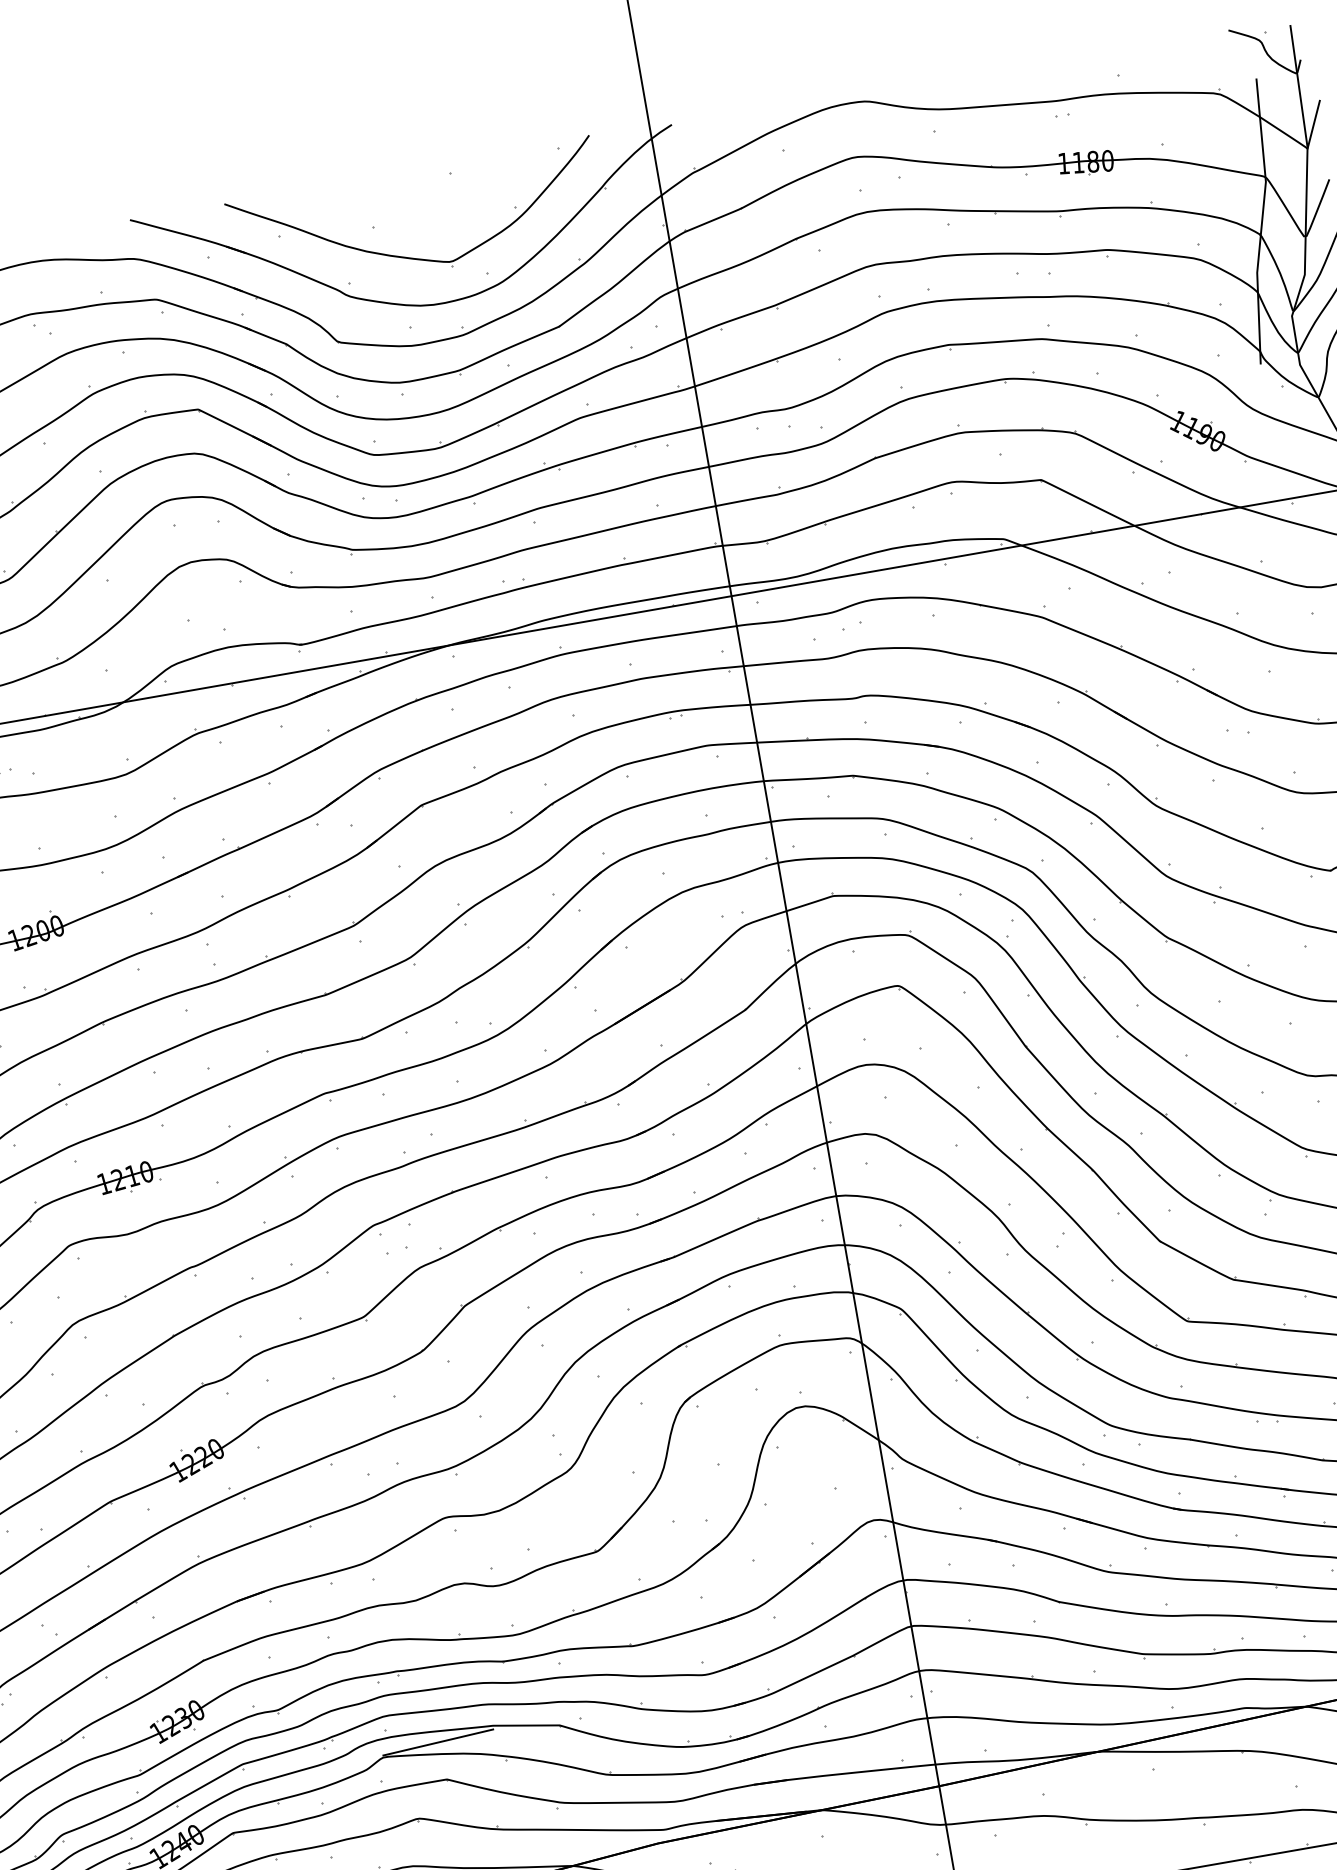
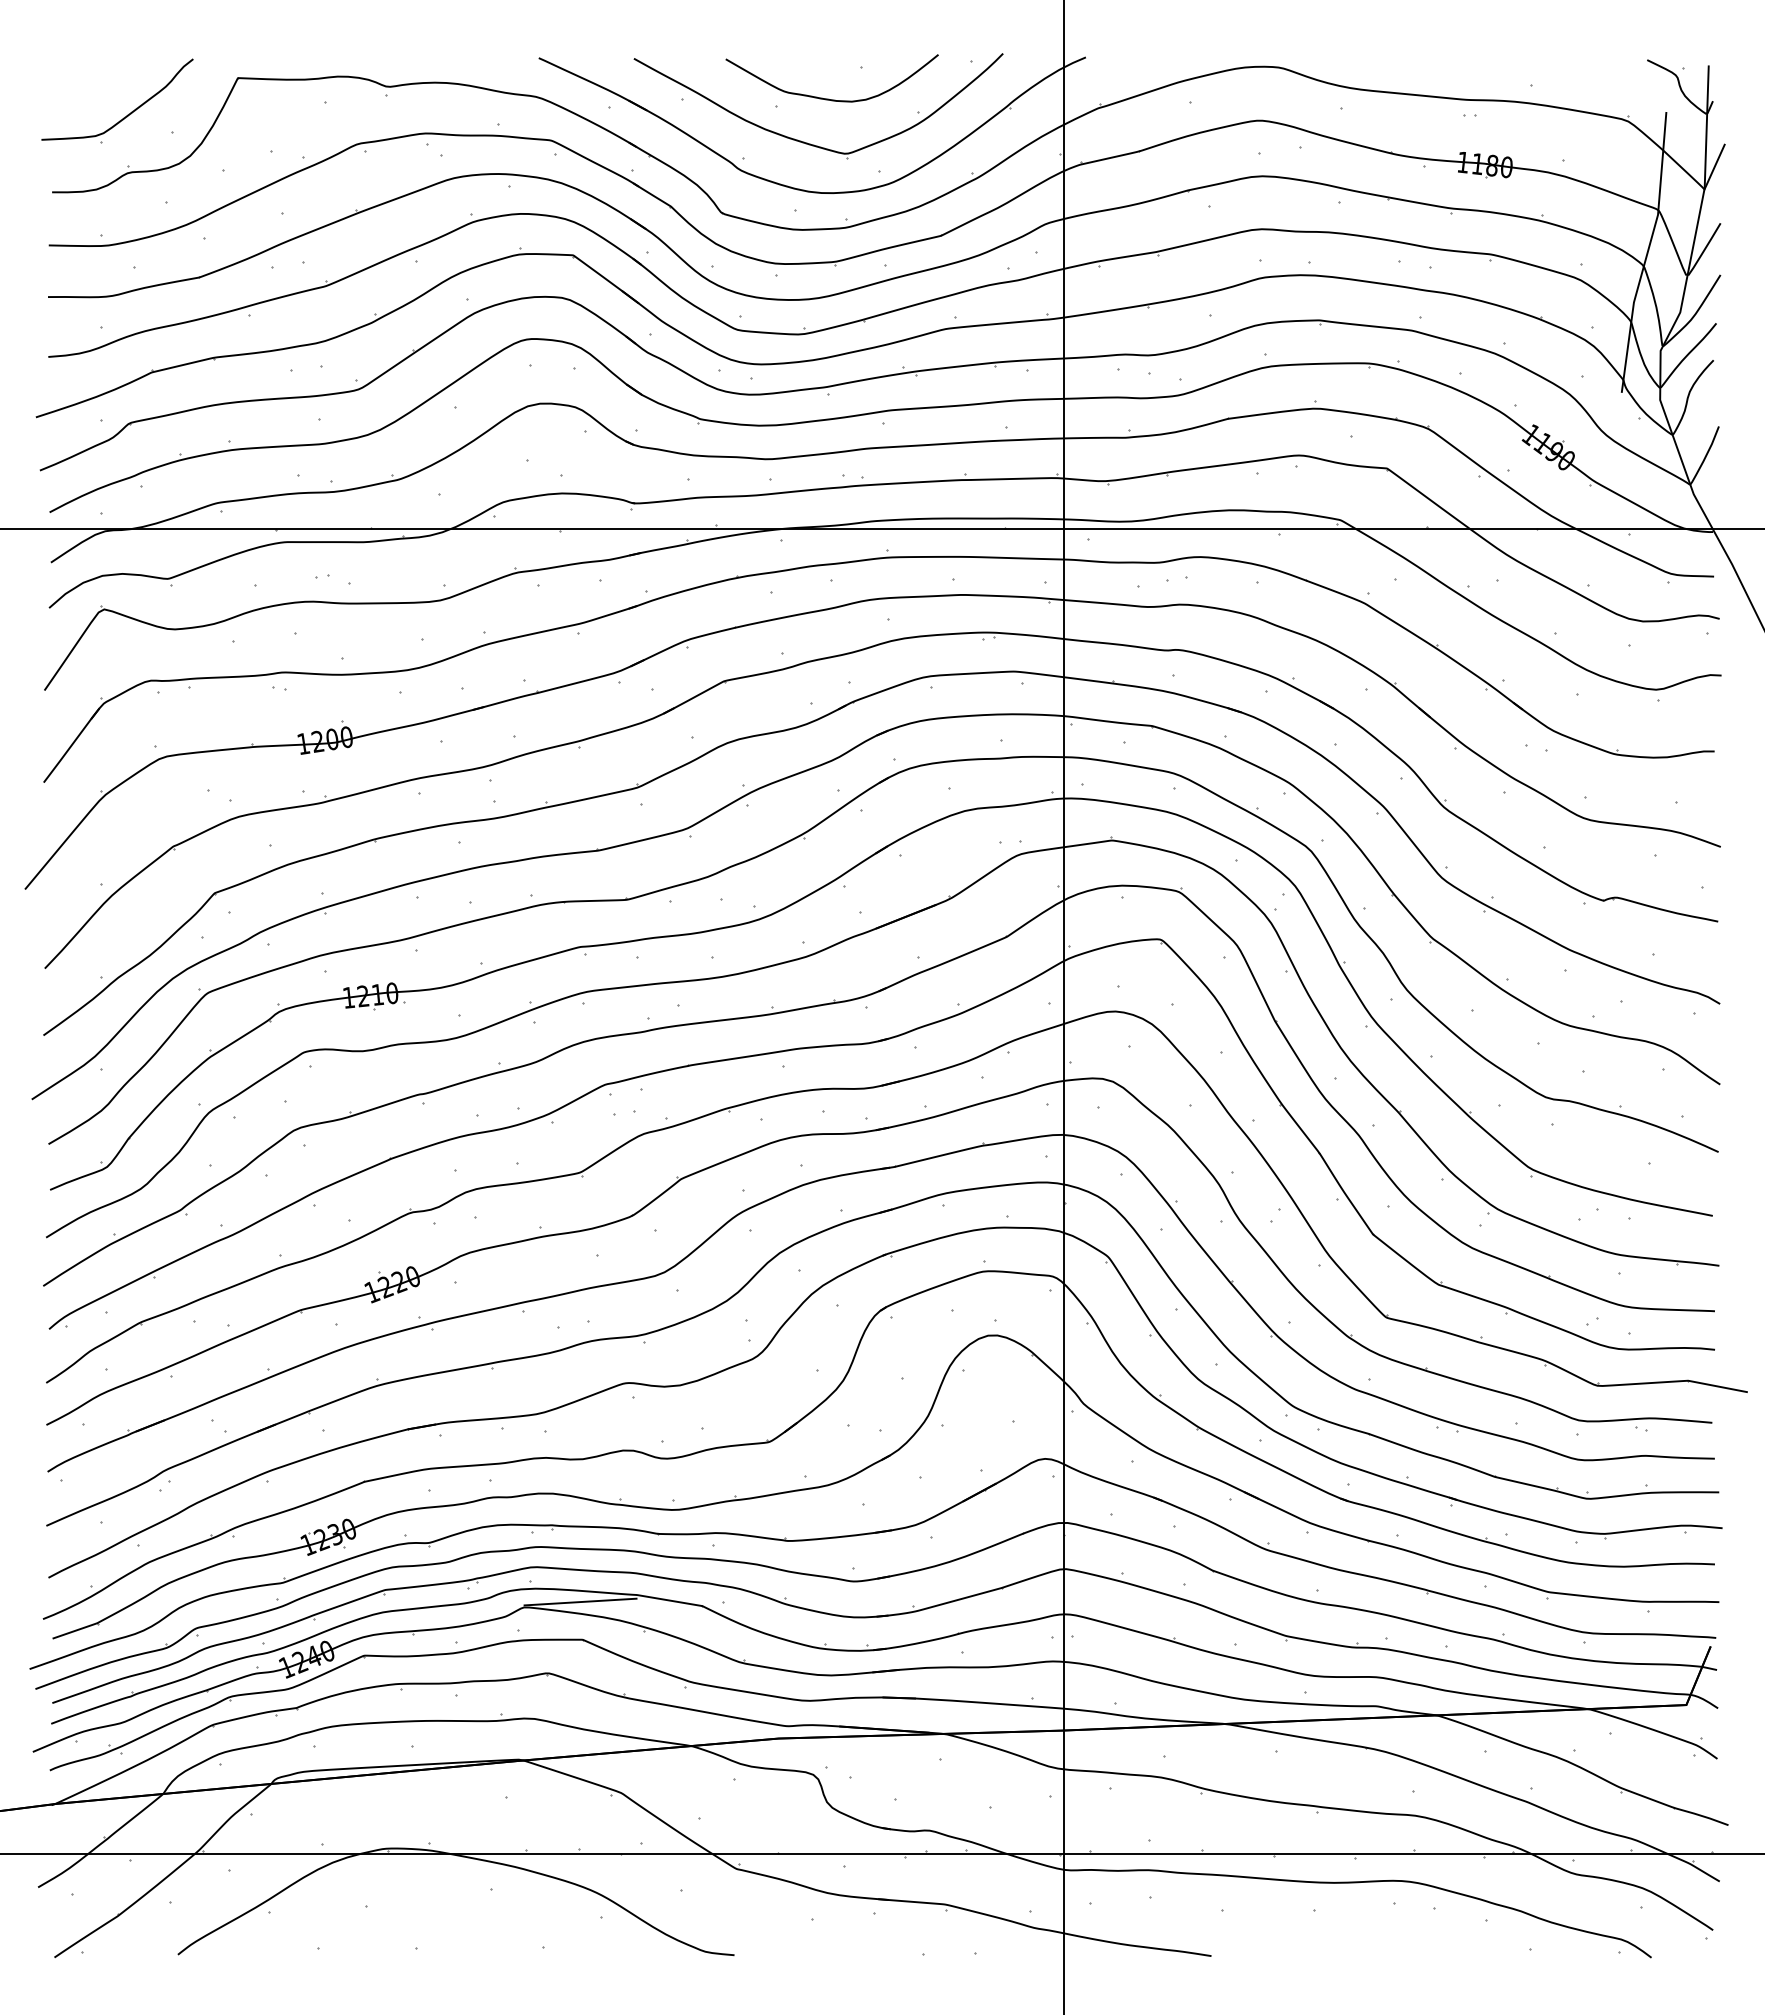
curve: (423, 210) -> (828, 98), added

